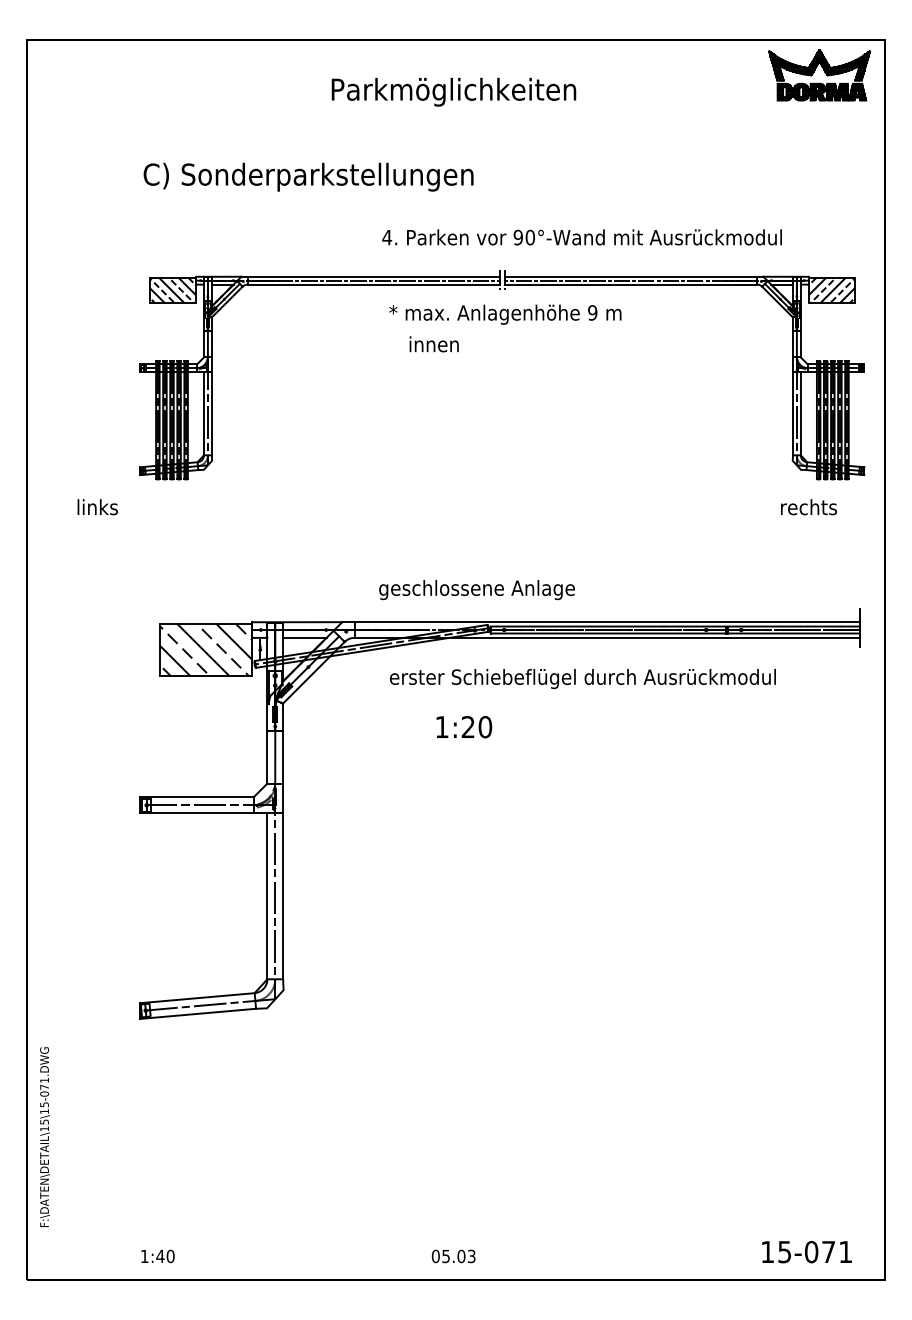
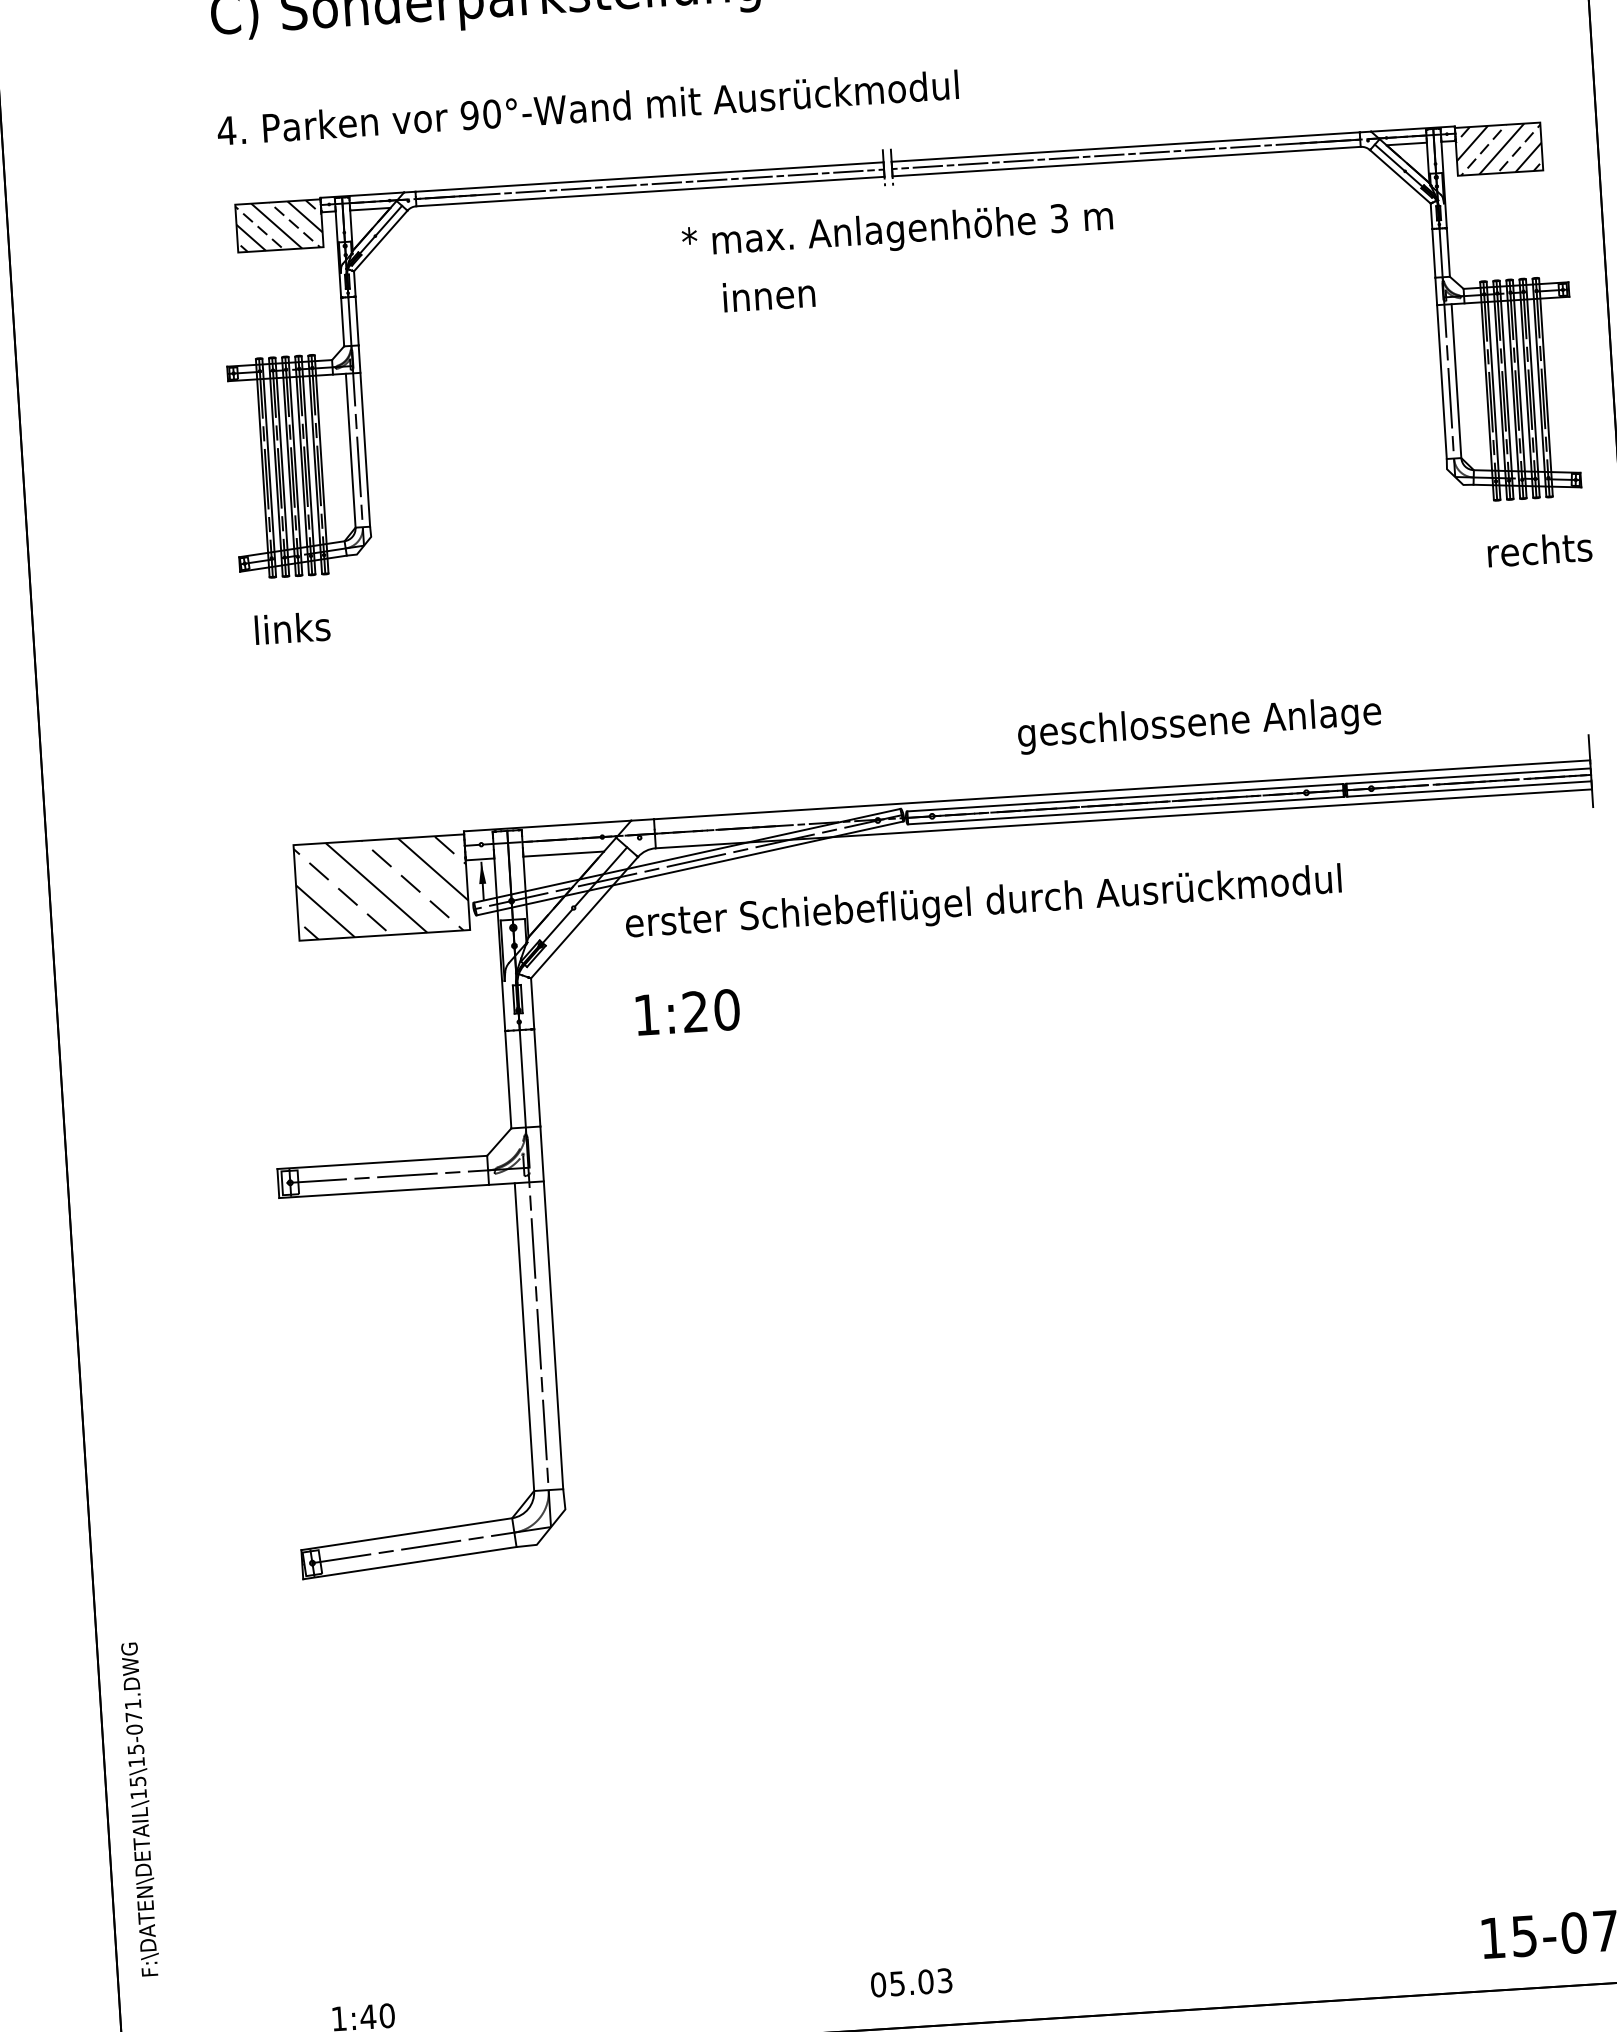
text: (581, 237) -> (586, 107), moved
text: (592, 312) -> (1058, 217), 9 -> 3
text: (97, 507) -> (292, 628), moved
text: (808, 507) -> (1539, 550), moved
text: (476, 590) -> (1198, 726), moved
text: (582, 679) -> (982, 905), moved
text: (464, 727) -> (688, 1012), moved

